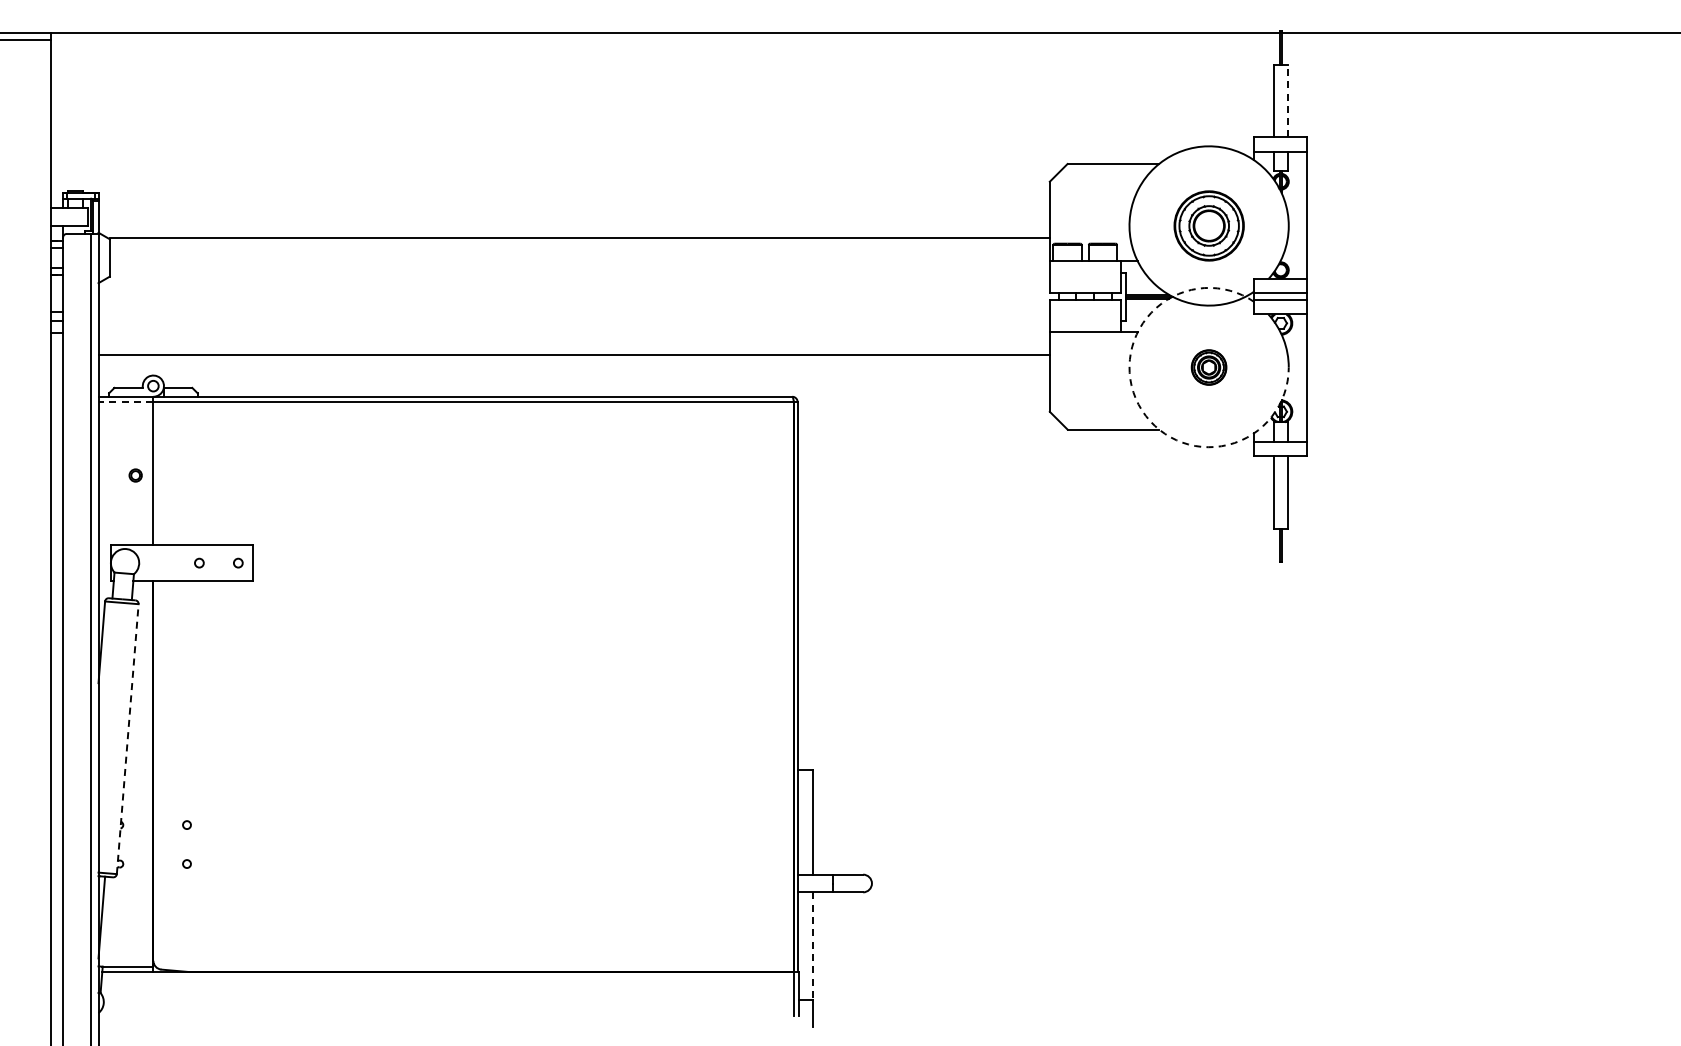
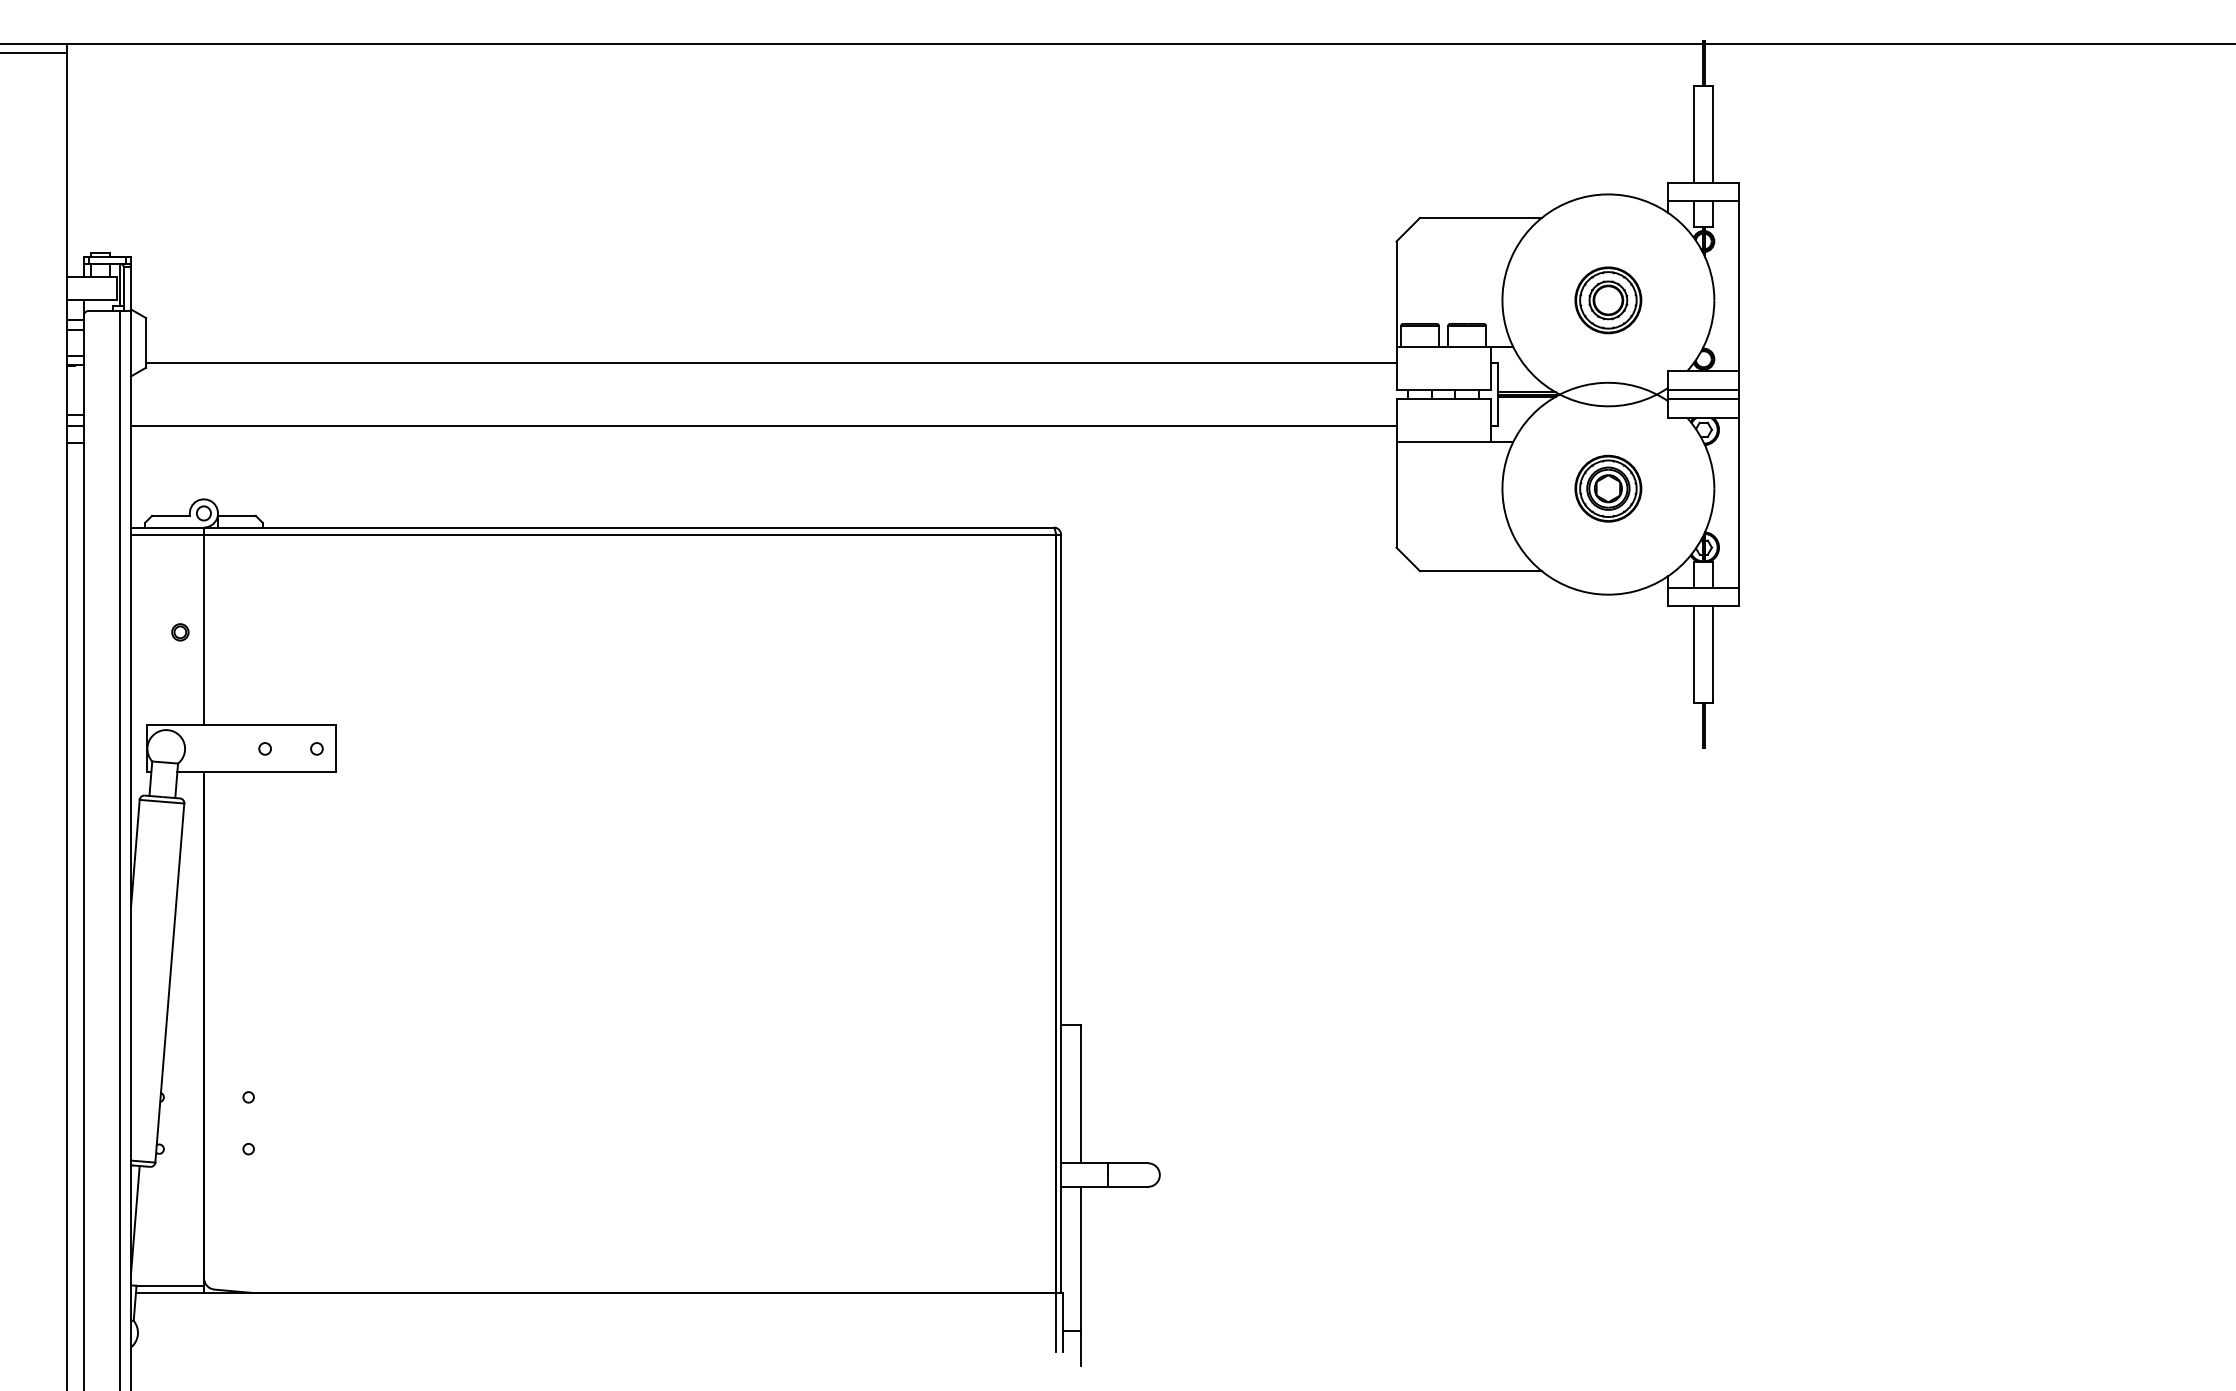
line: (1287, 100) -> (1712, 133), dashed -> solid
part: (1208, 225) -> (1607, 299), size x0.71
line: (579, 237) -> (770, 362), moved
line: (573, 354) -> (762, 426), moved
part: (1208, 367) -> (1607, 488), size x1.43
line: (125, 402) -> (166, 535), dashed -> solid
arc: (1138, 404) -> (1514, 537), dashed -> solid
line: (127, 738) -> (169, 982), dashed -> solid
line: (812, 946) -> (1080, 1258), dashed -> solid

